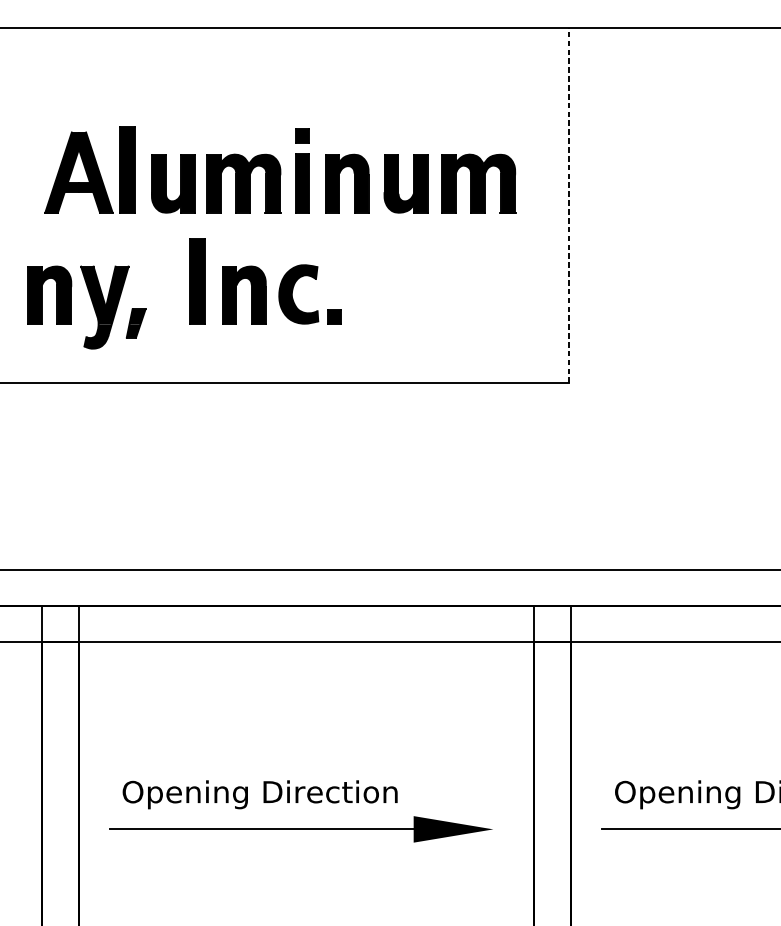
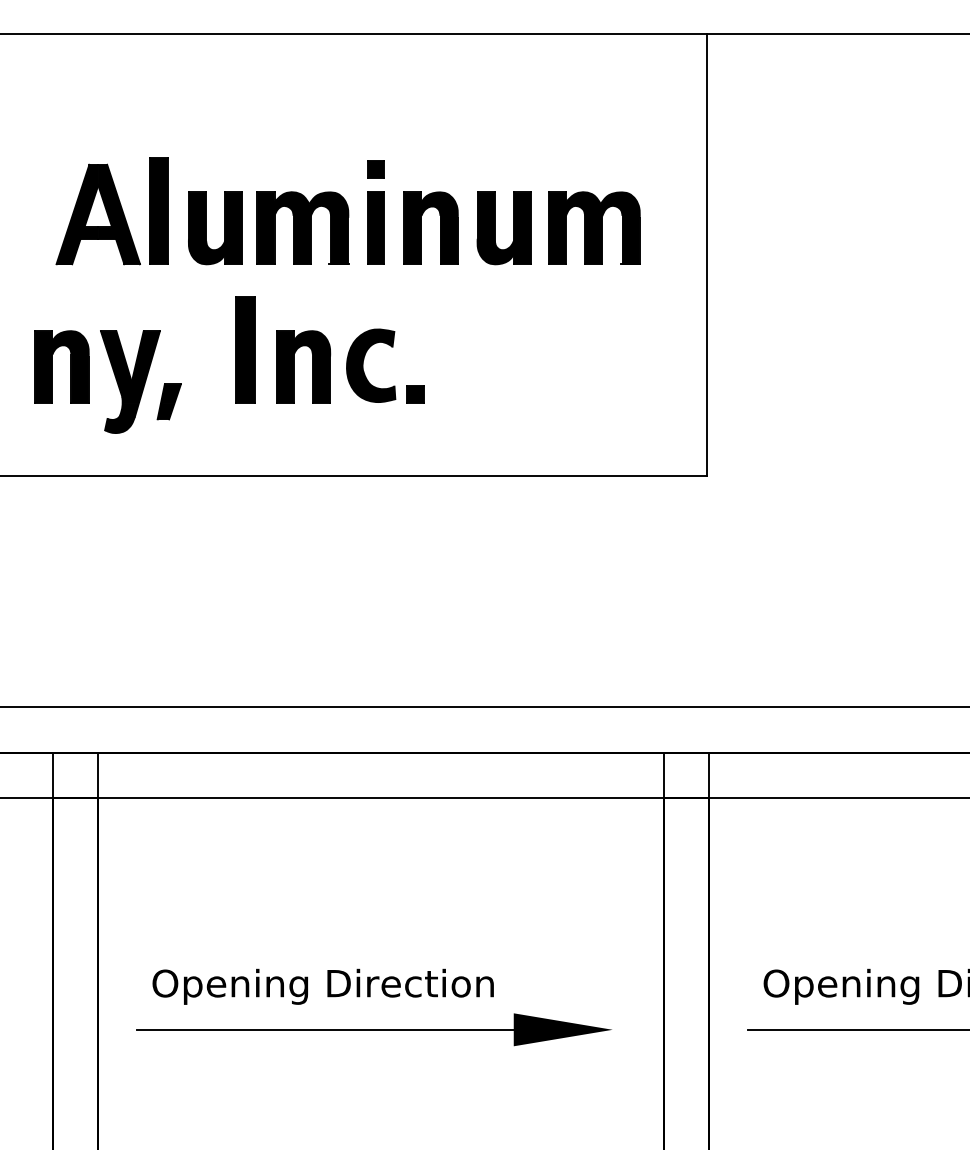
line: (568, 205) -> (706, 255), dashed -> solid

